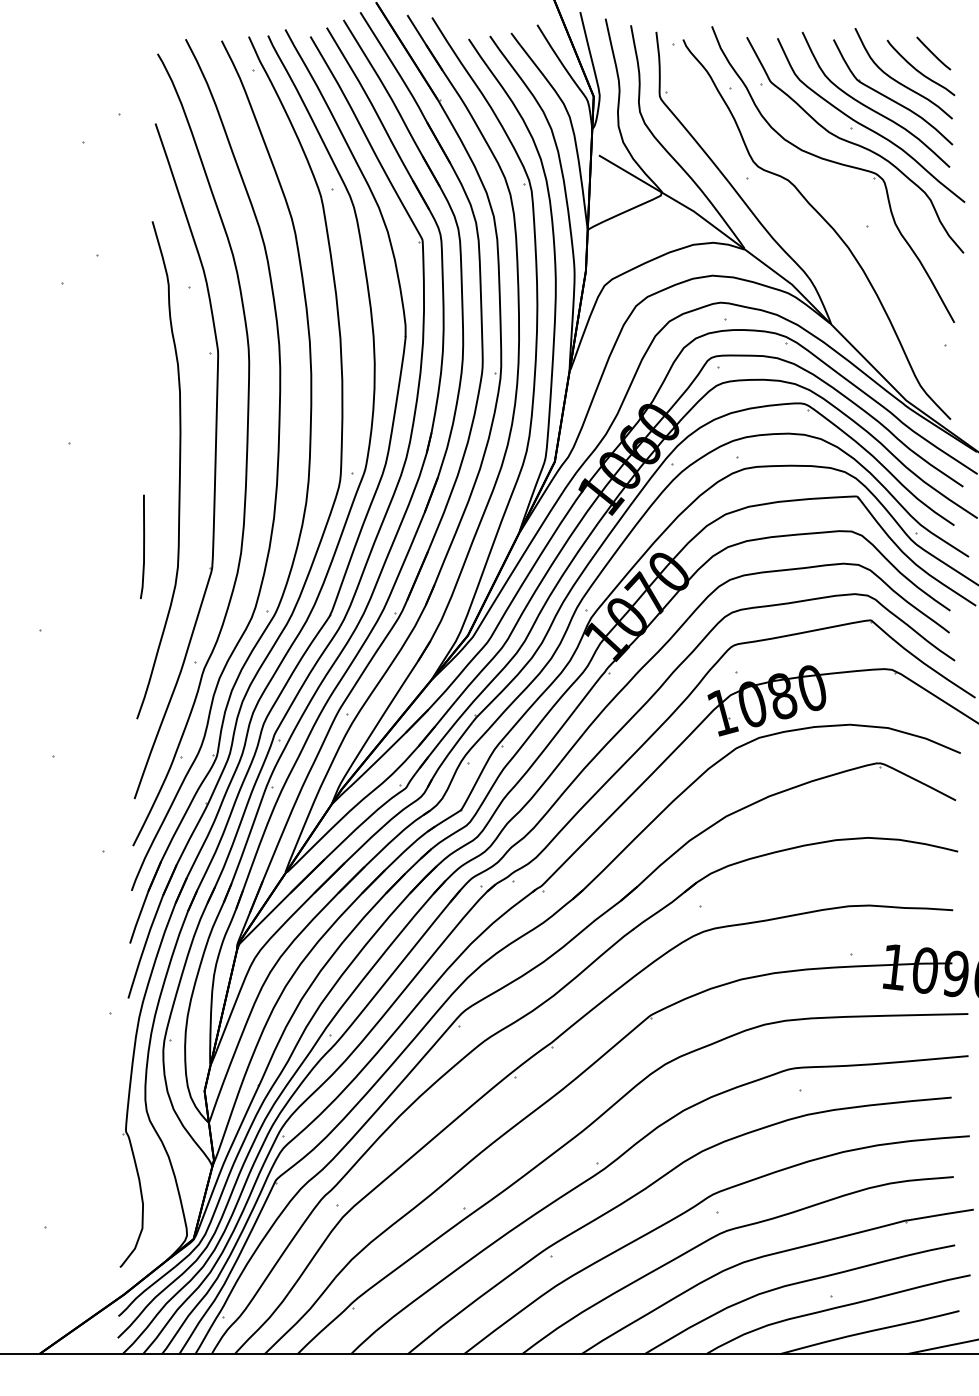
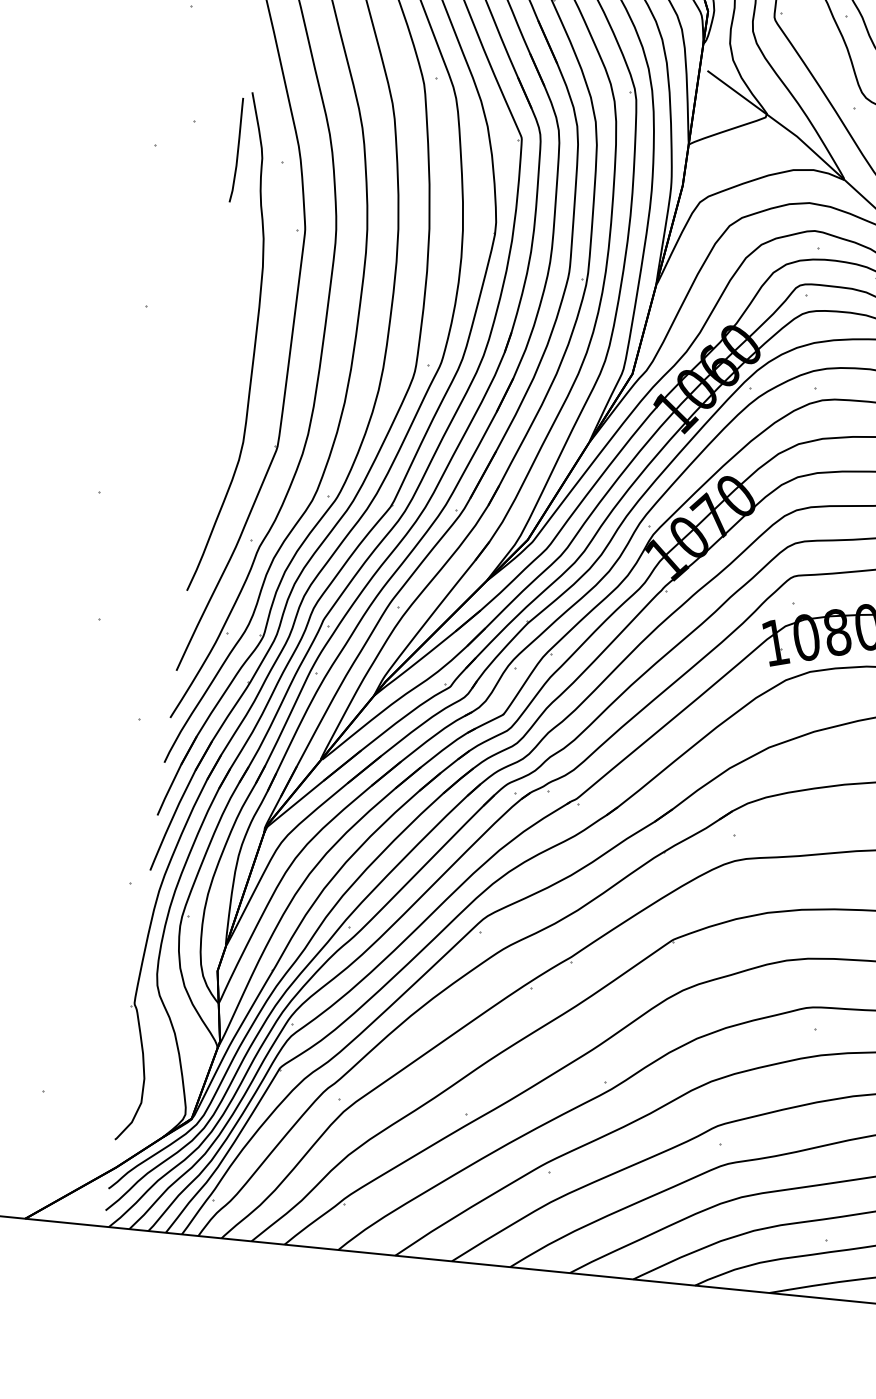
curve: (143, 546) -> (237, 149), moved

